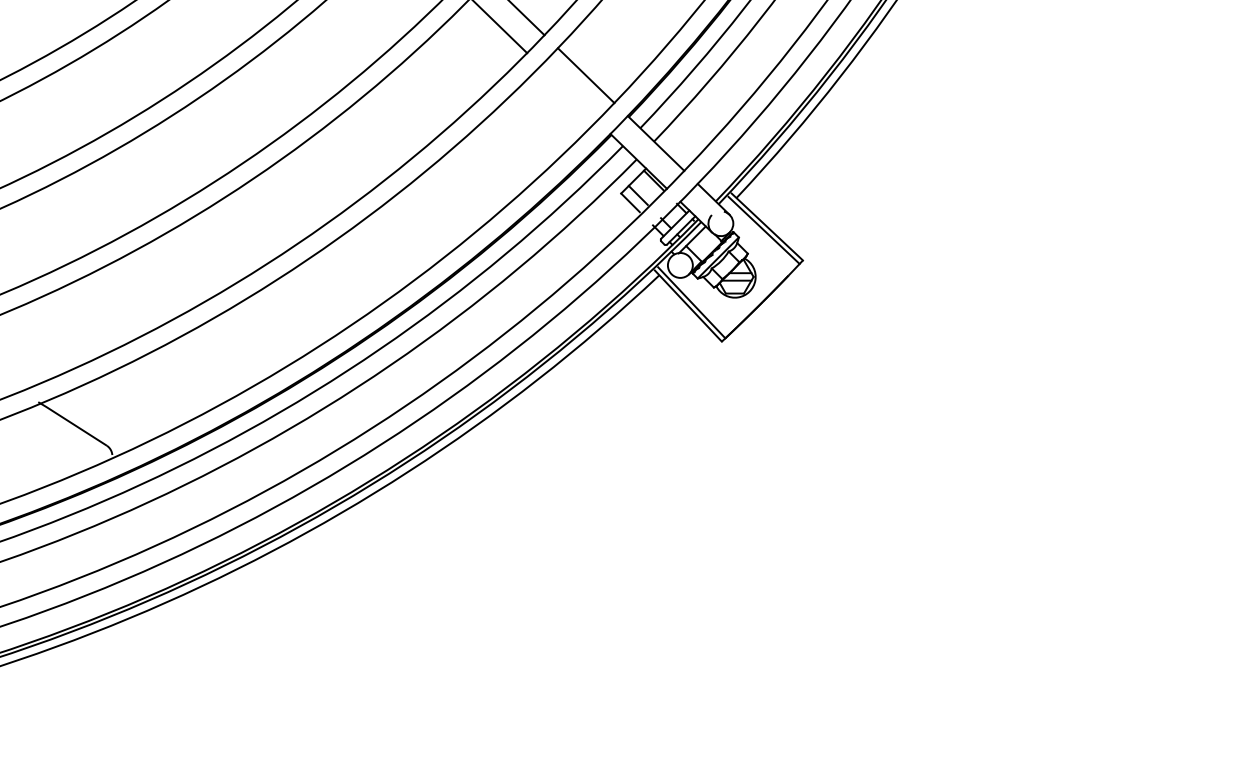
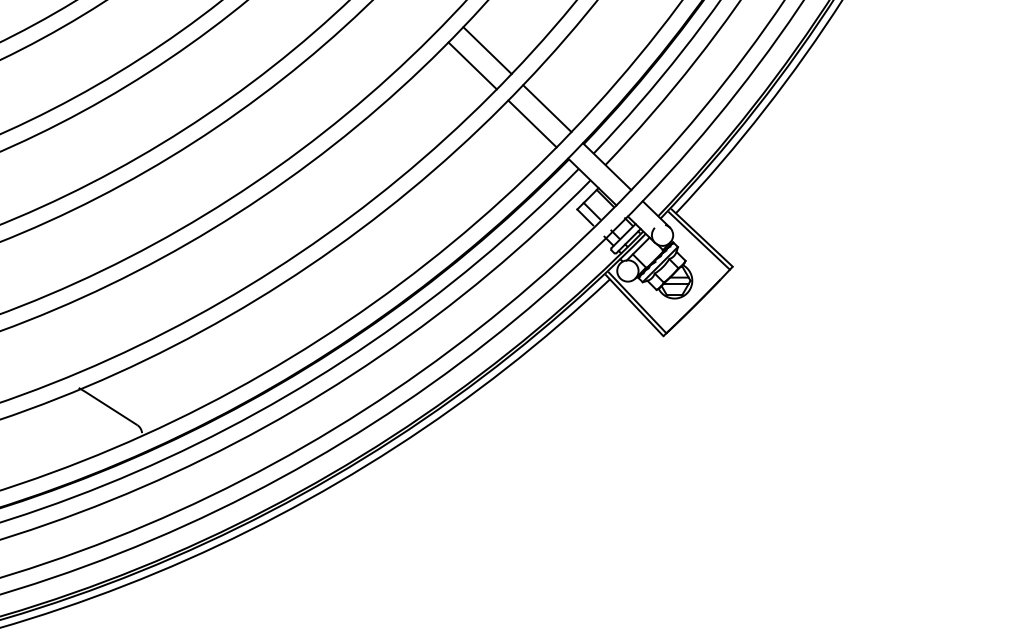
line: (568, 93) -> (532, 123), added

